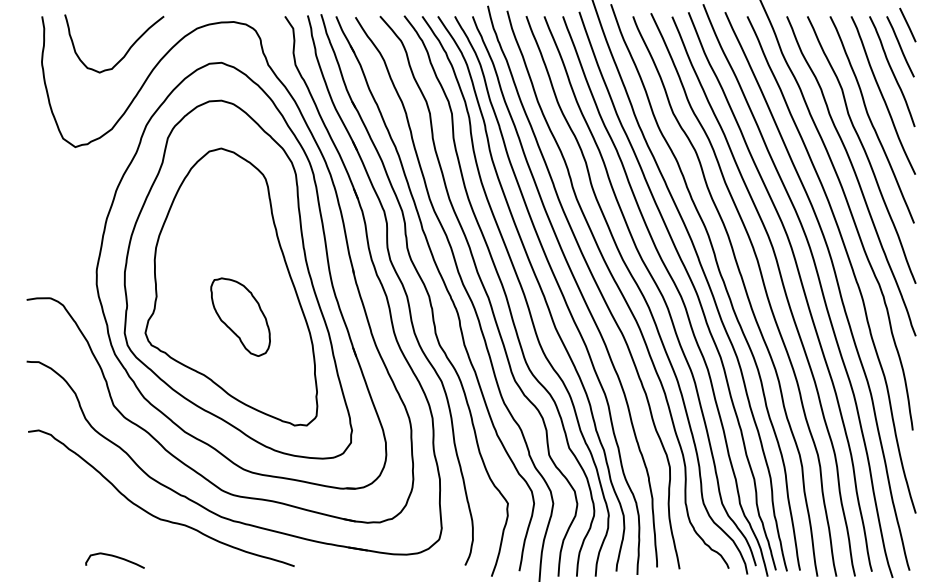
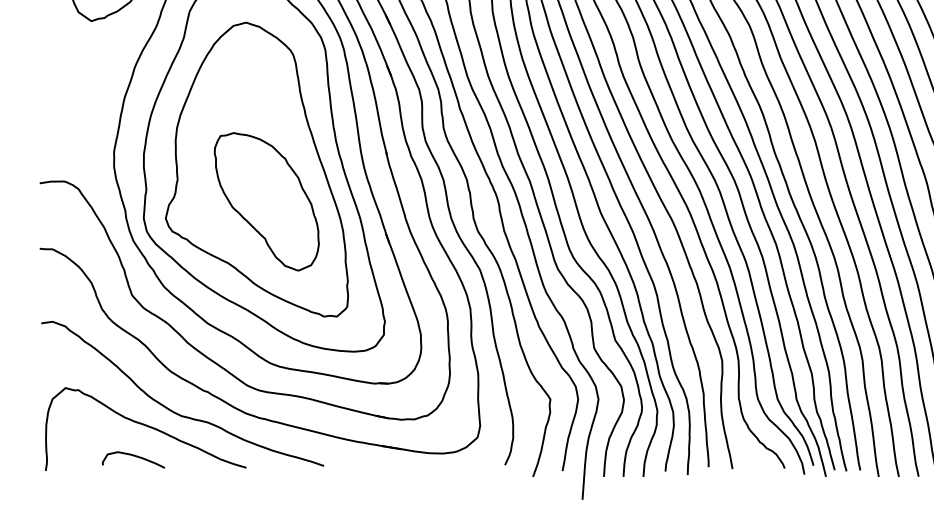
part: (240, 316) -> (266, 200), size x1.67
curve: (127, 529) -> (146, 426), added

